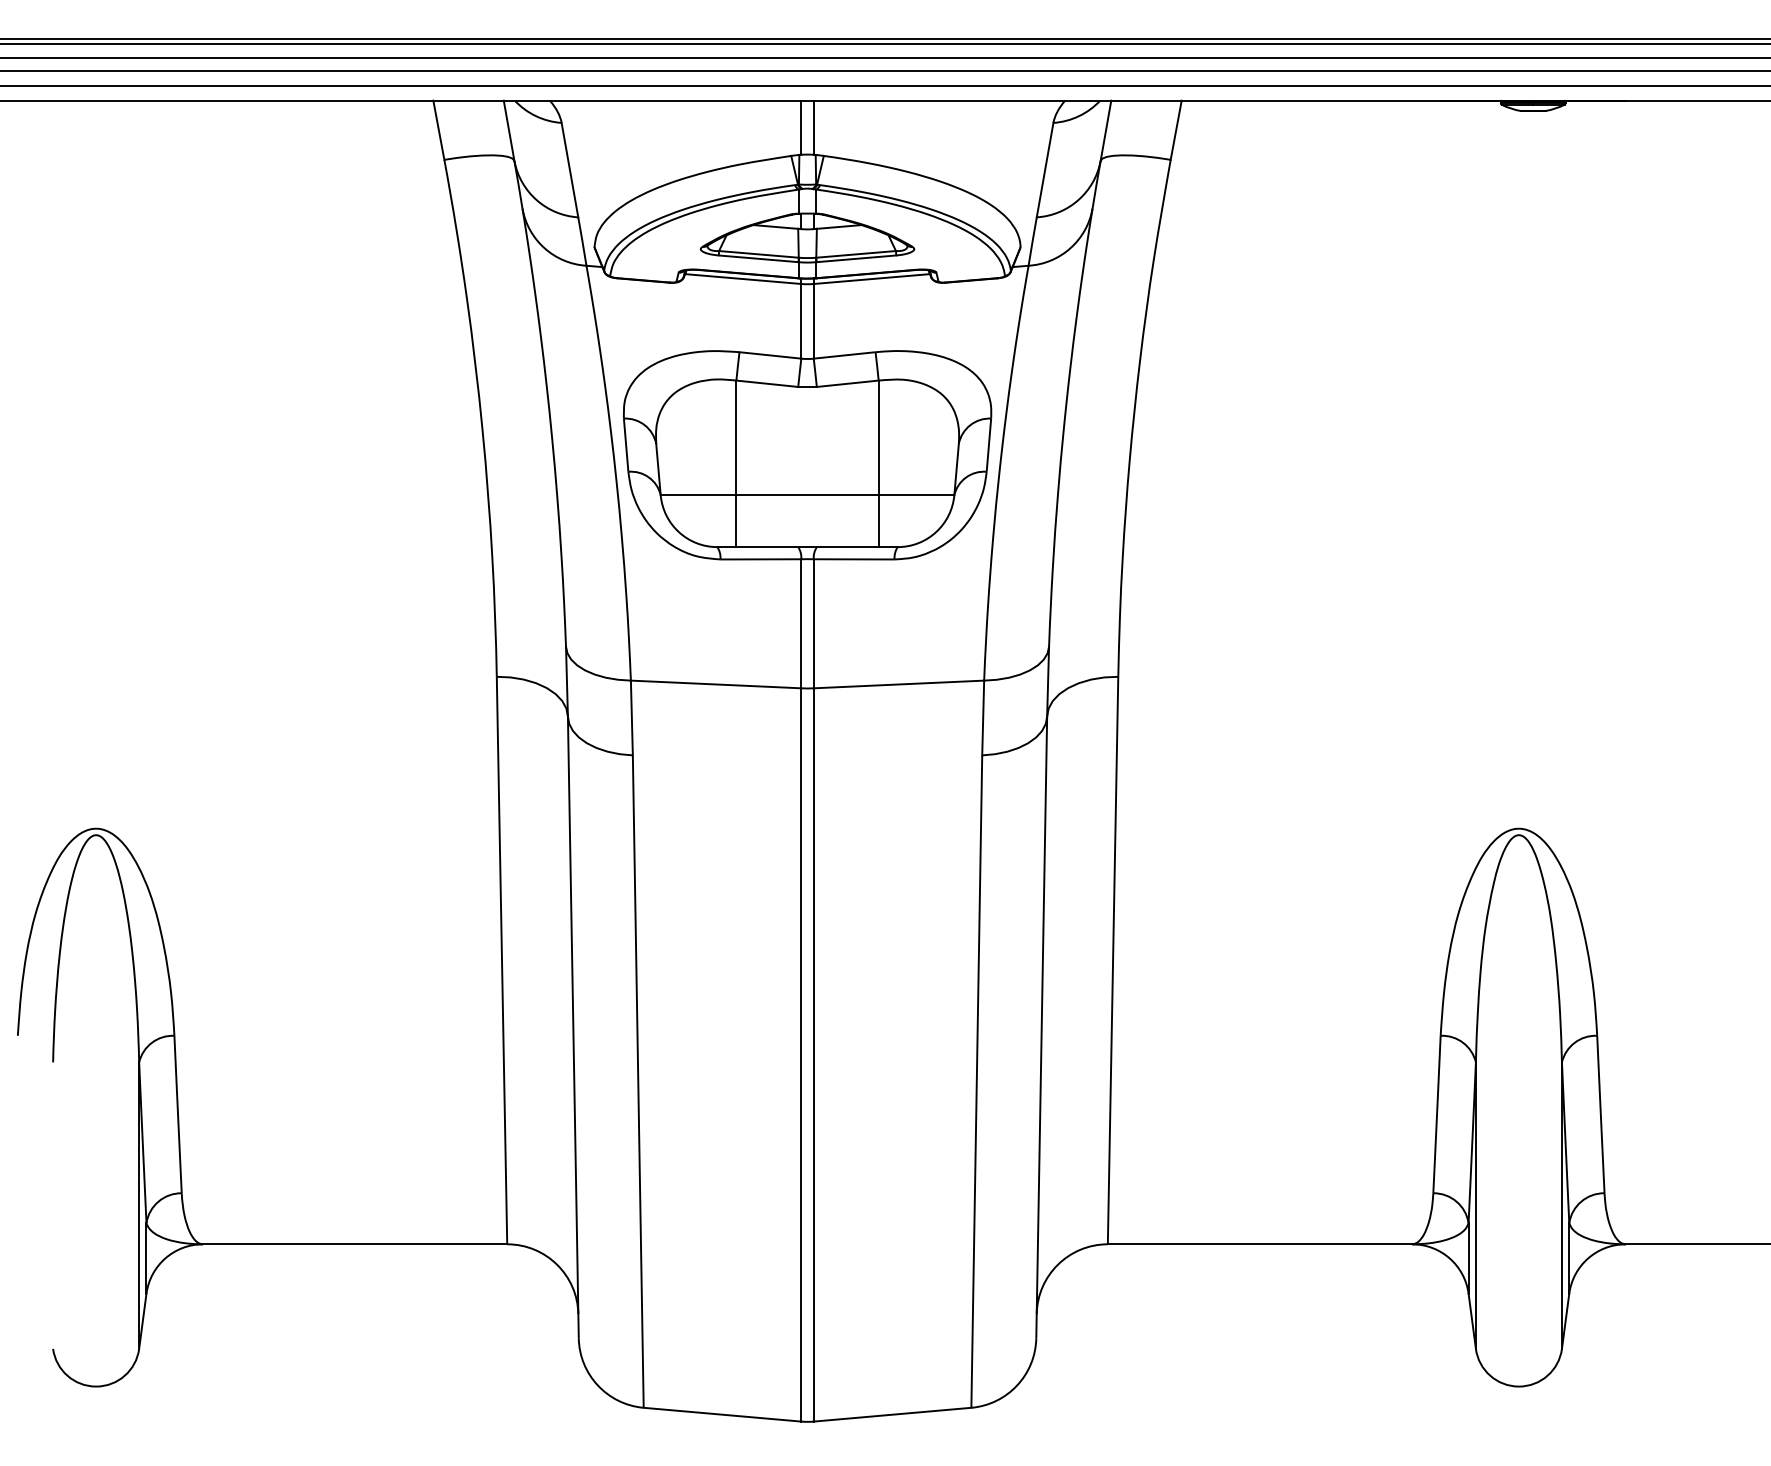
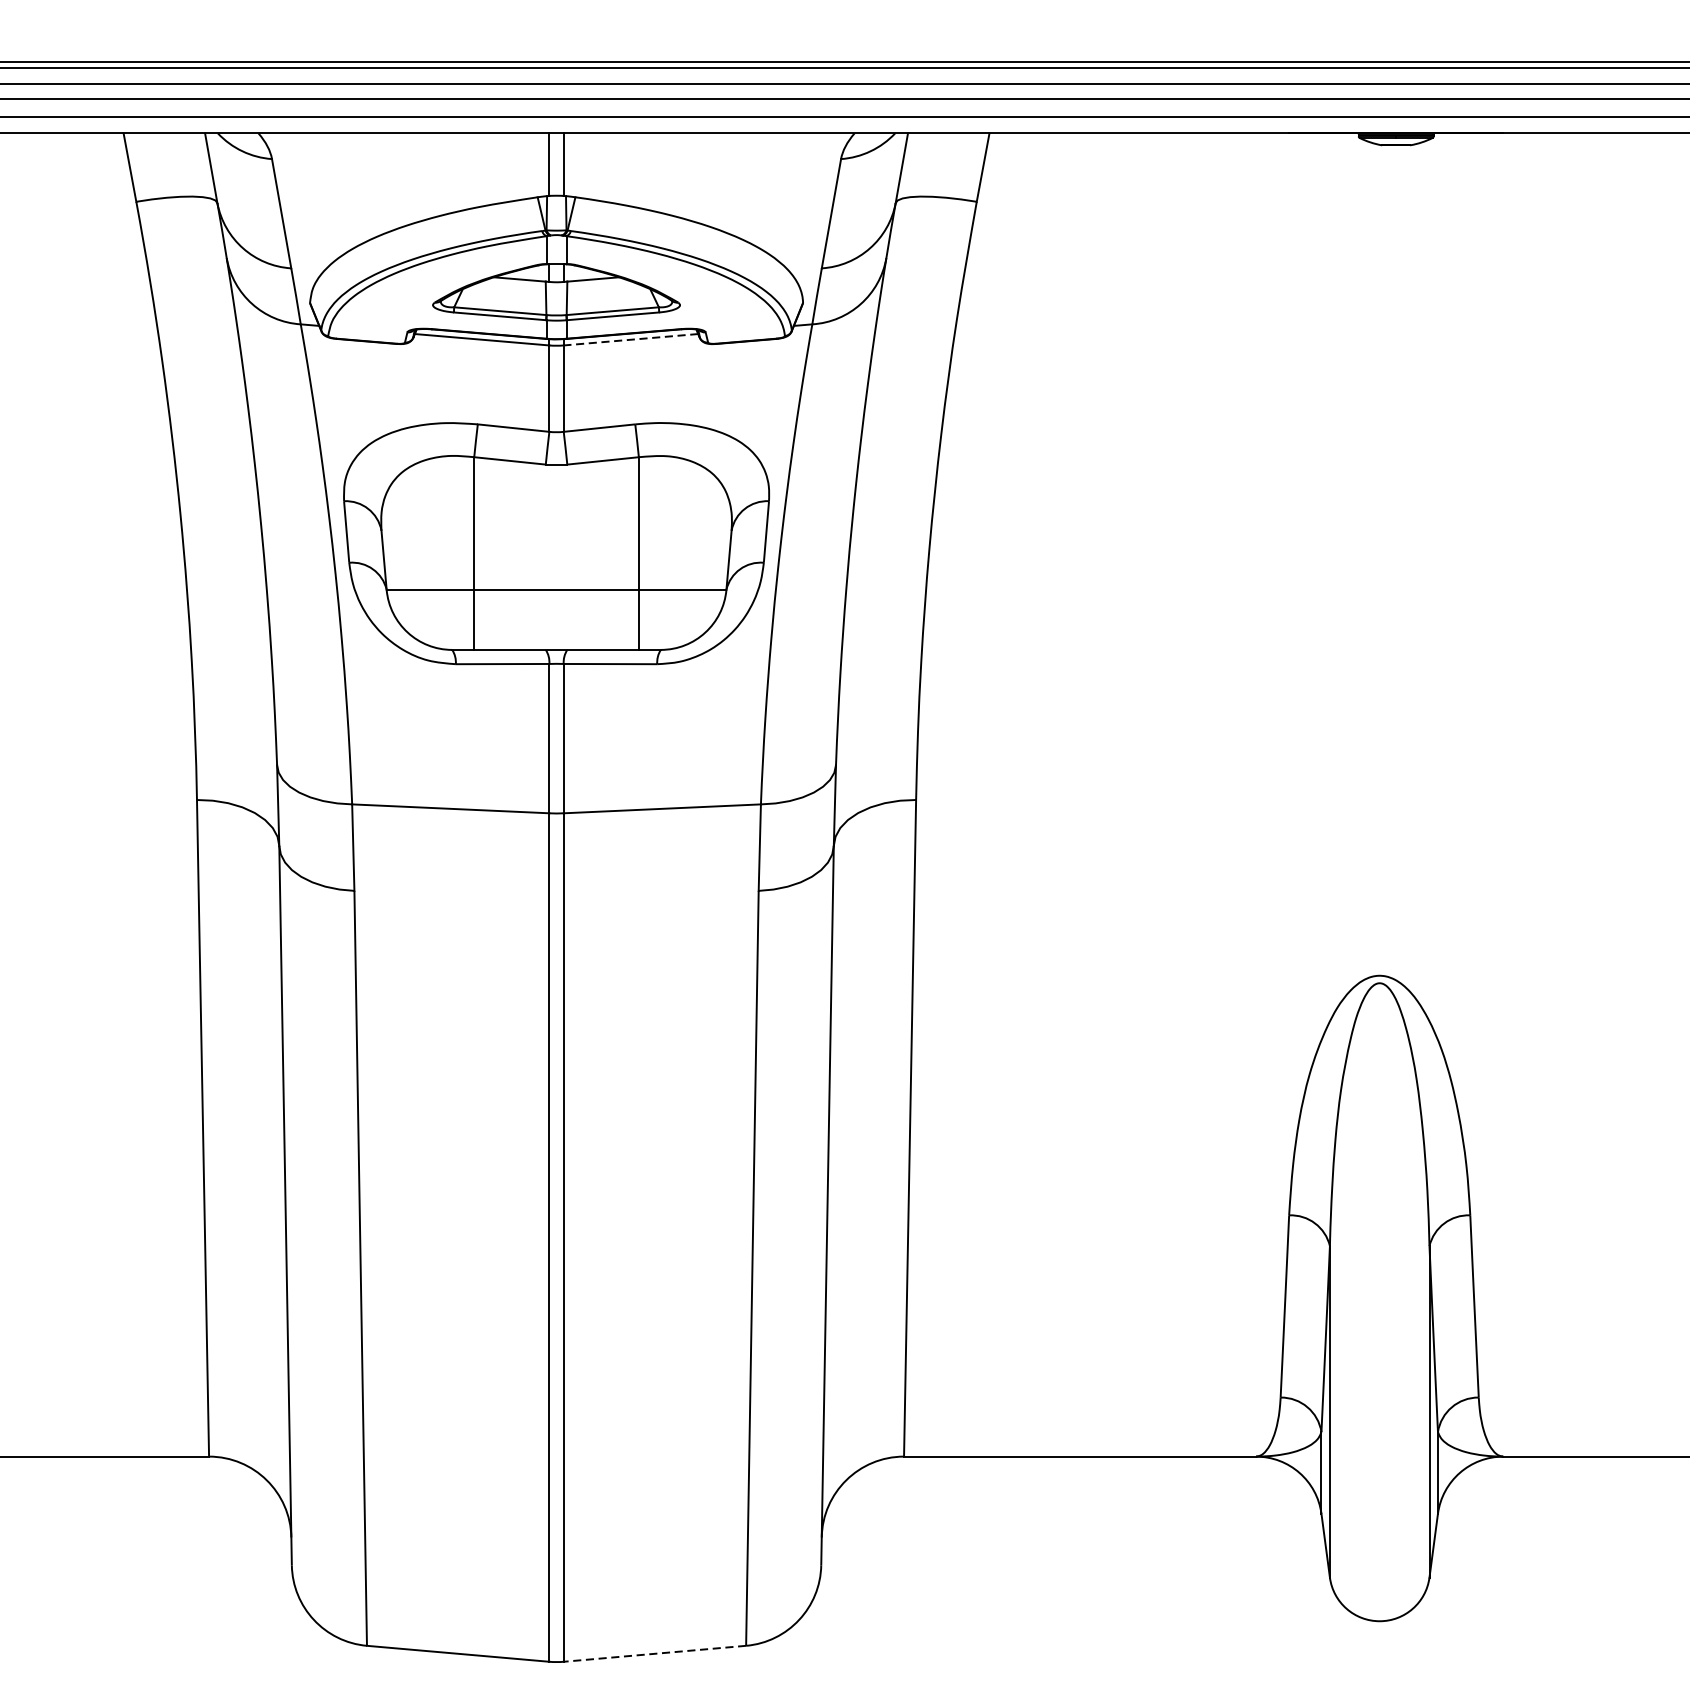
line: (871, 279) -> (630, 340), solid -> dashed
line: (892, 1414) -> (654, 1653), solid -> dashed

